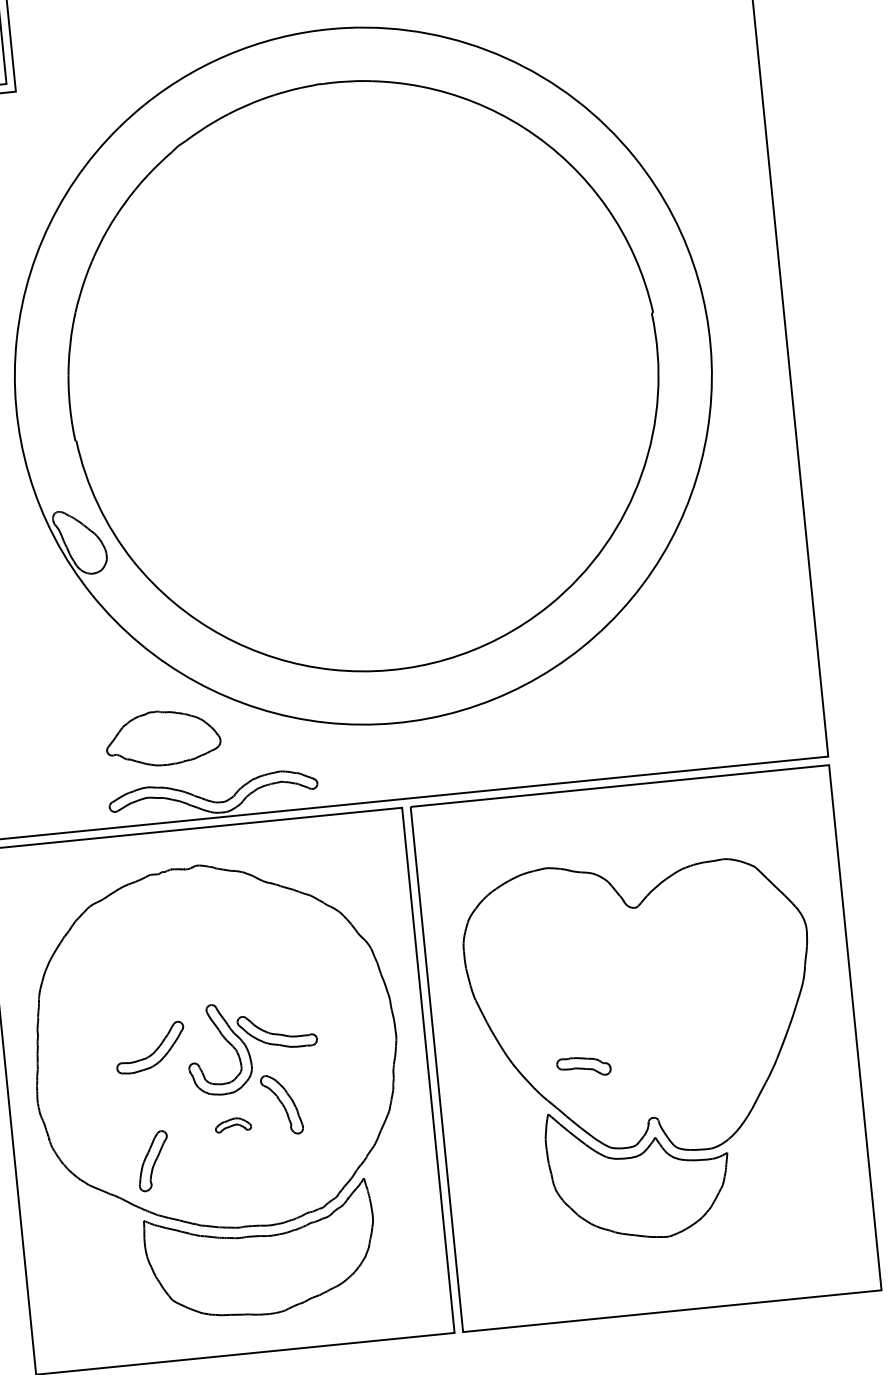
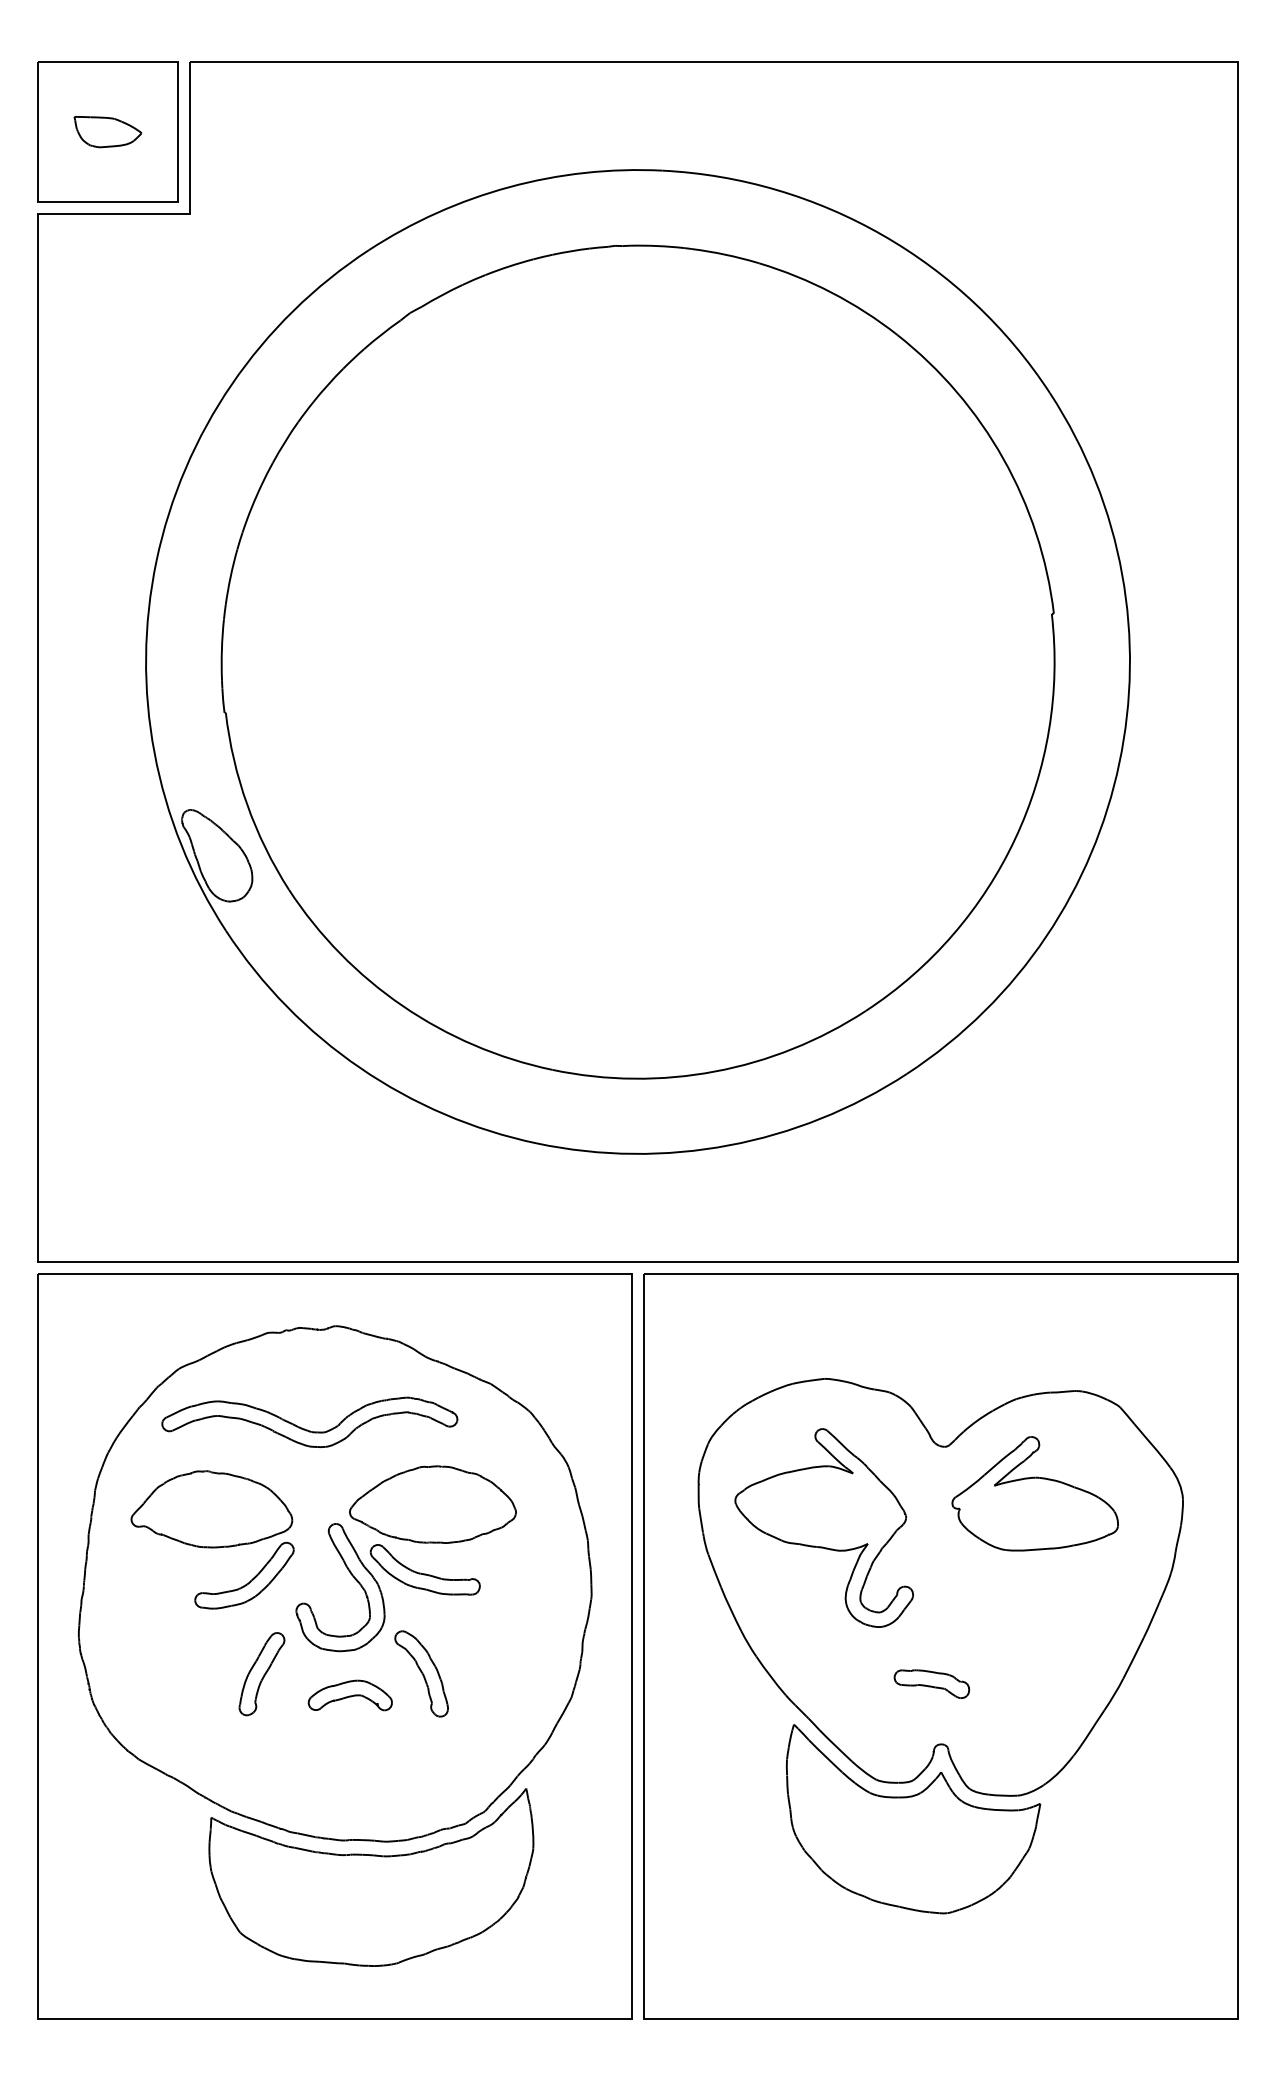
part: (162, 738) -> (211, 1509), moved
part: (212, 800) -> (307, 1429), moved
part: (701, 934) -> (1034, 1493), added
part: (555, 973) -> (824, 1527), added
part: (277, 984) -> (432, 1504), added
part: (583, 1066) -> (931, 1683), moved
part: (232, 1125) -> (349, 1695), size x1.67
part: (153, 1161) -> (261, 1674), moved

